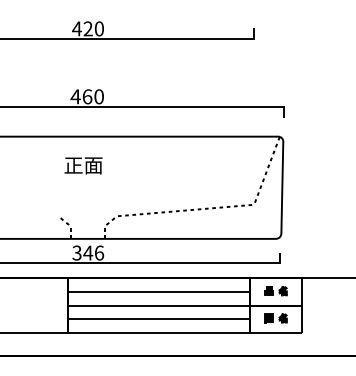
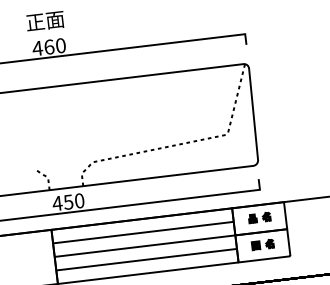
text: (83, 165) -> (45, 21), moved
text: (88, 252) -> (68, 201), 346 -> 450

